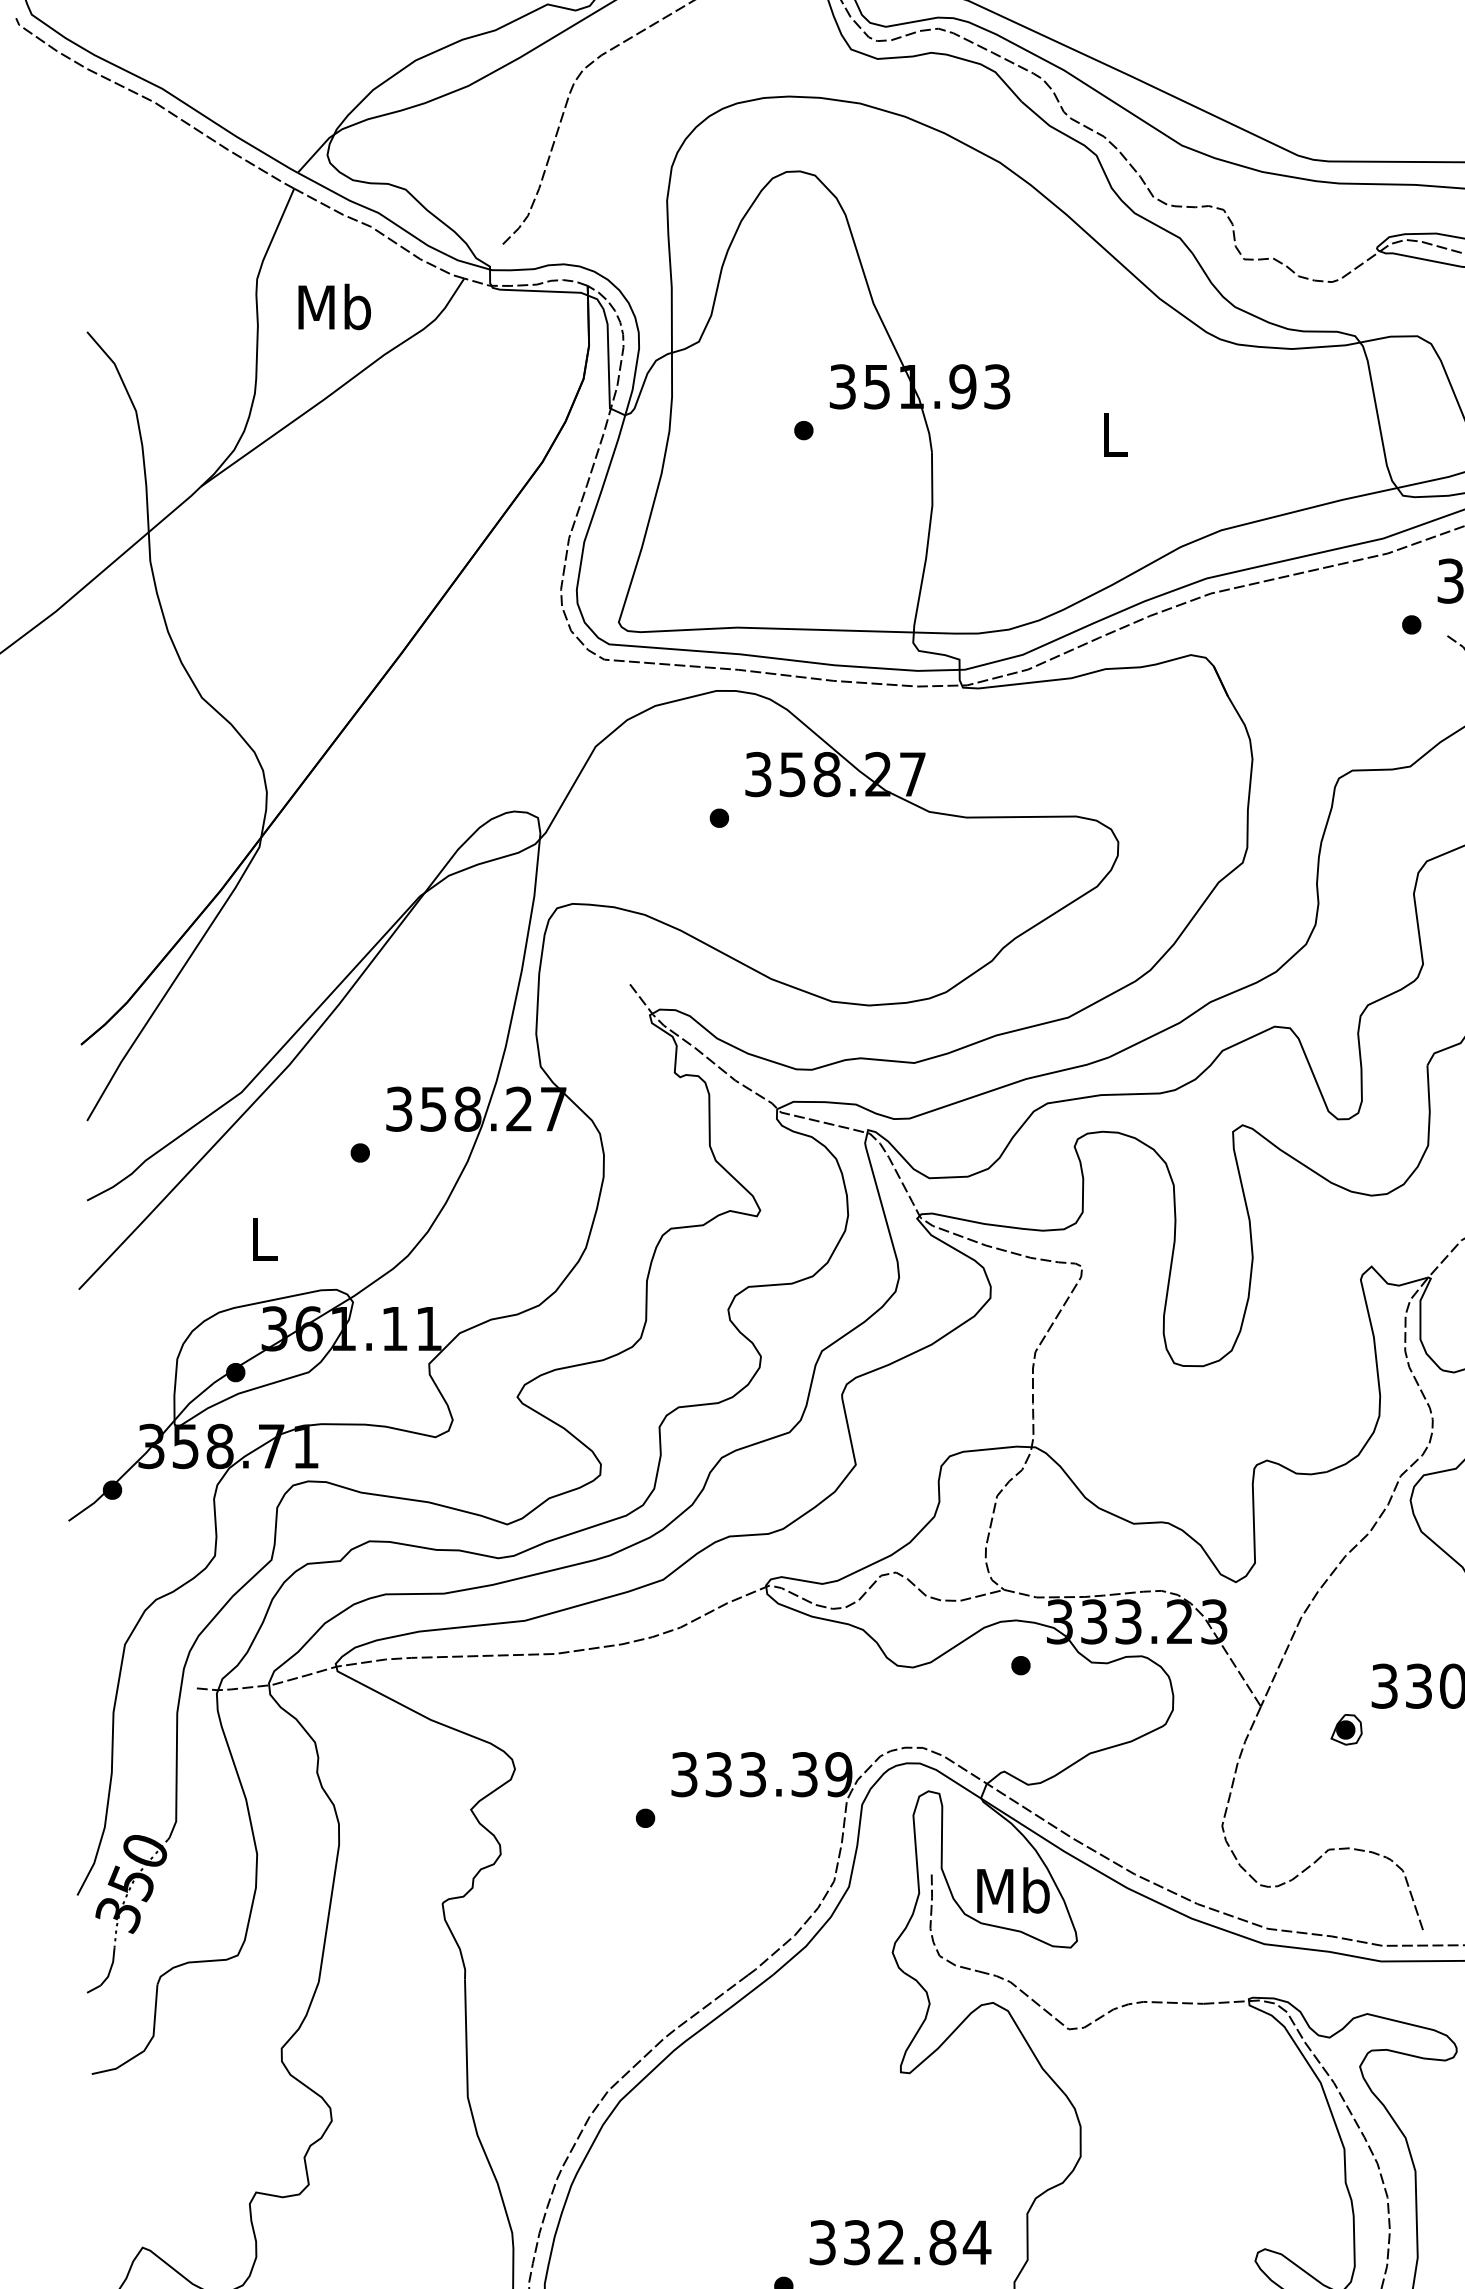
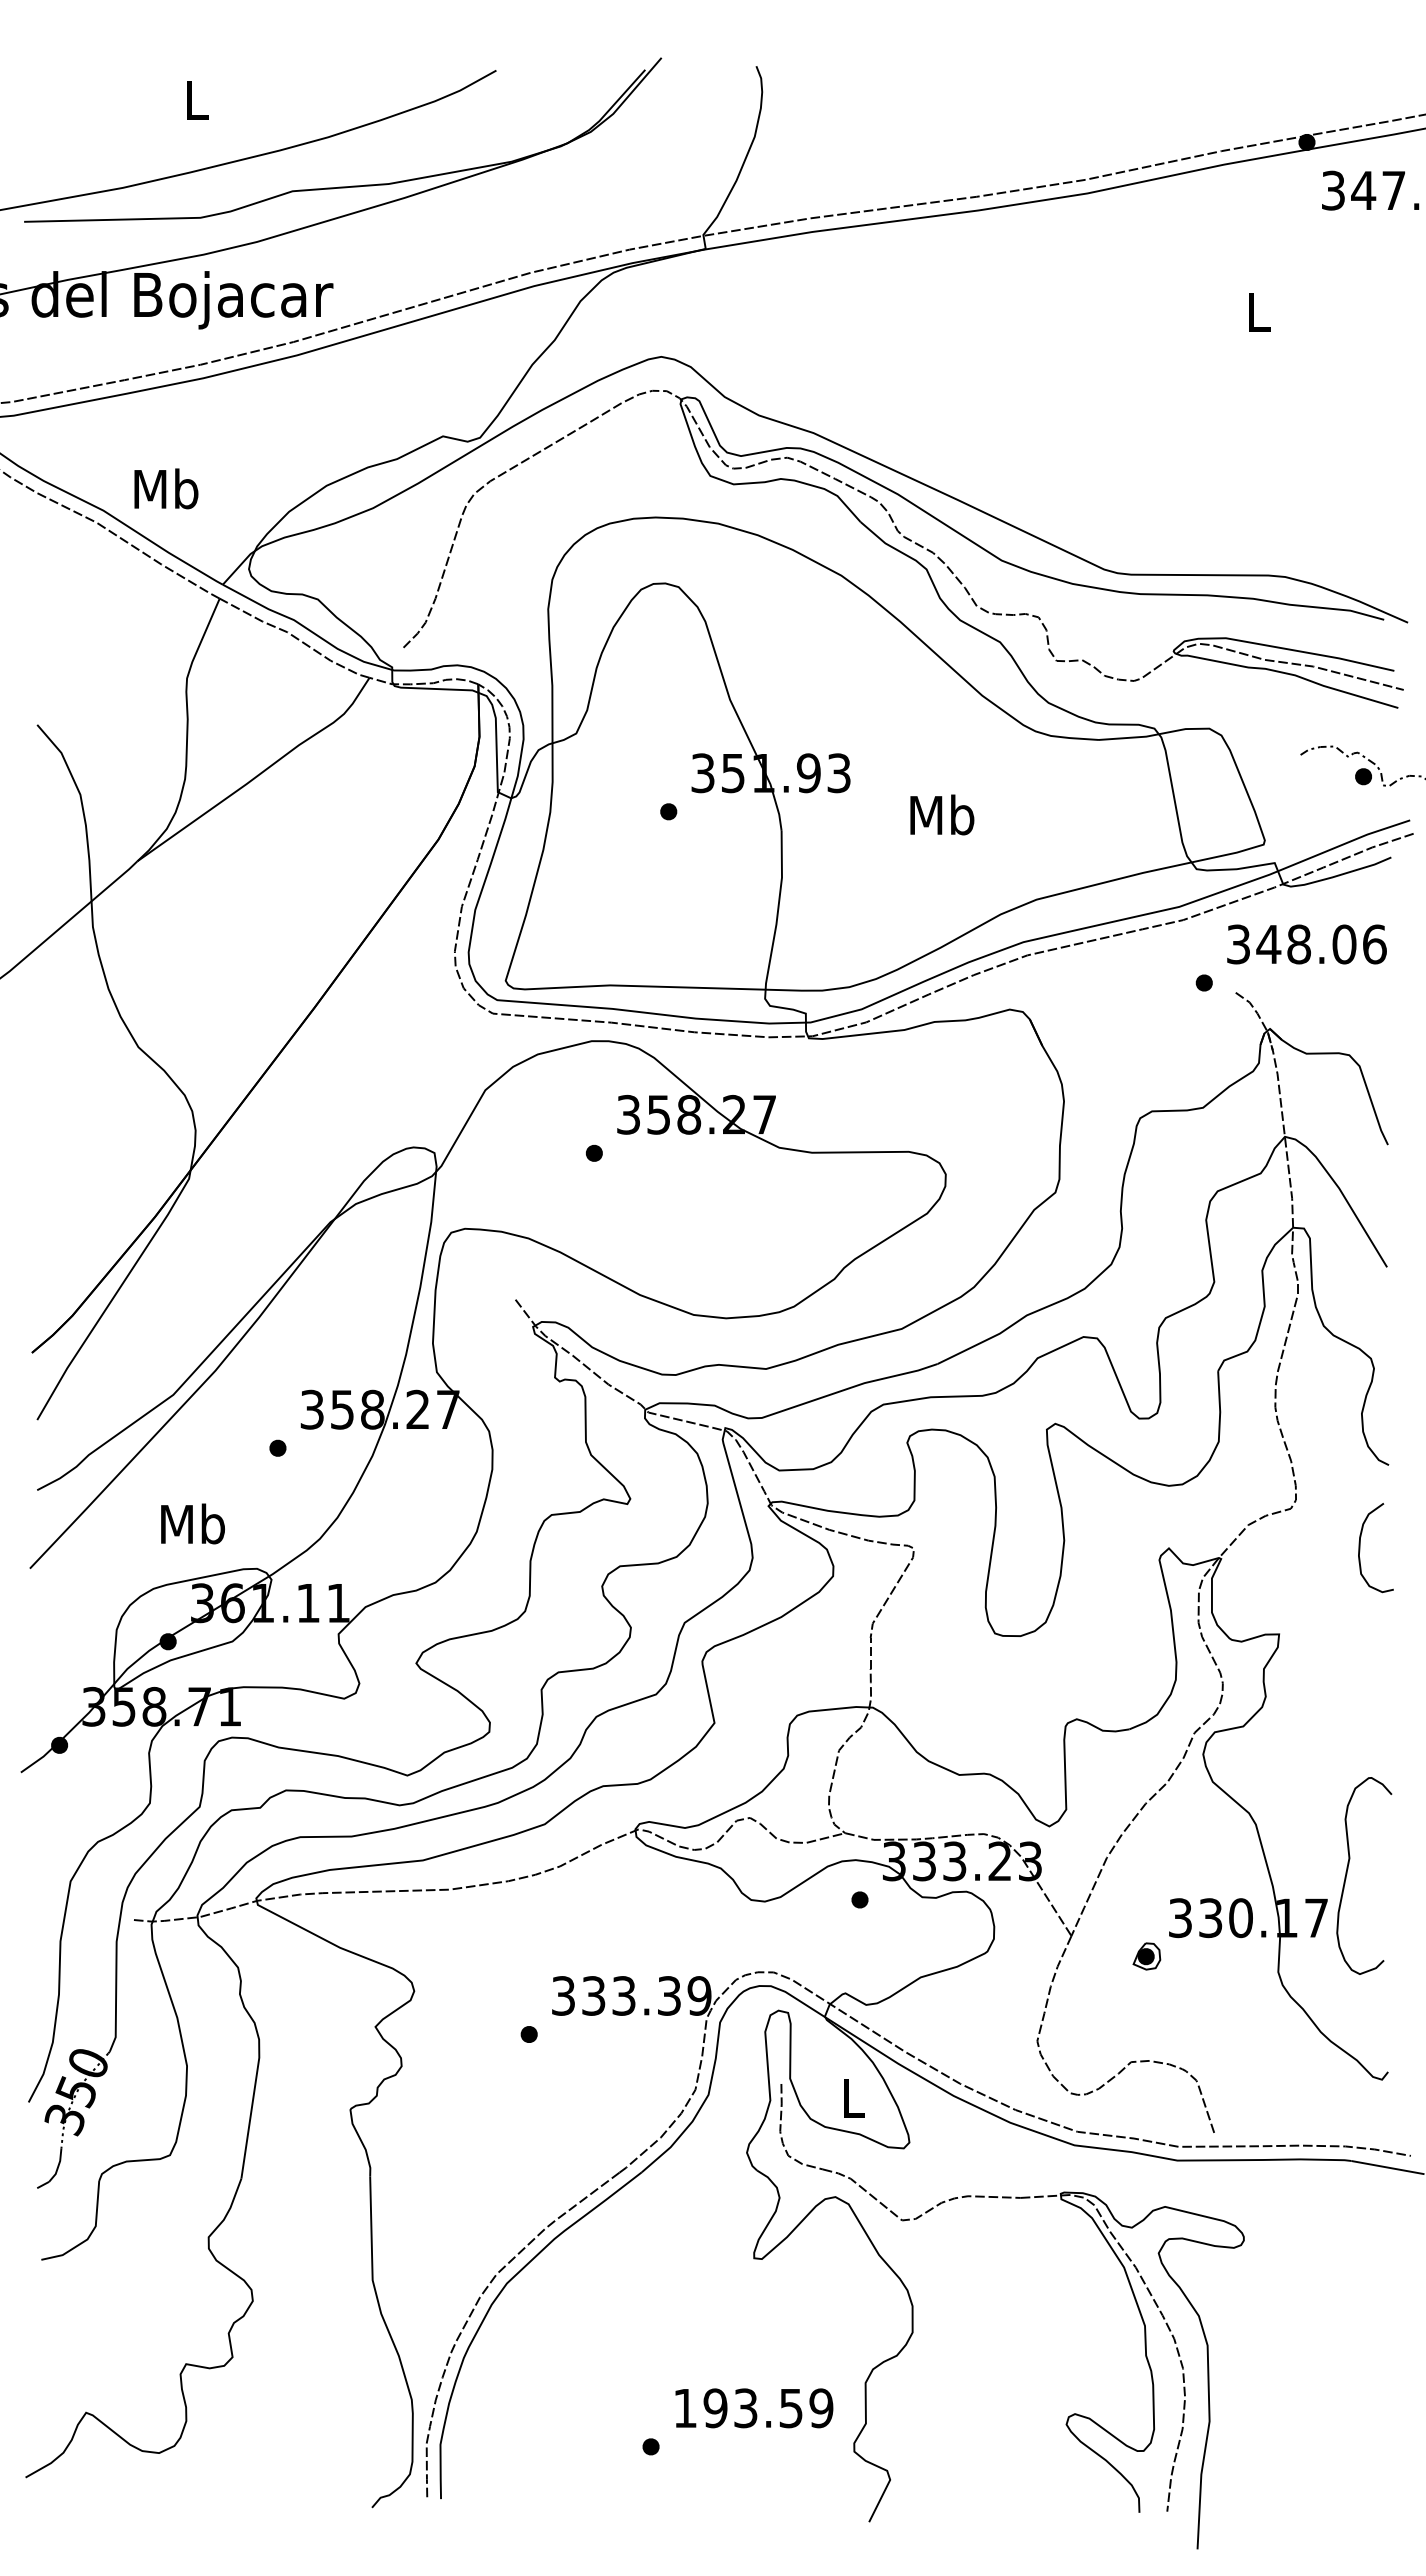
text: (334, 306) -> (166, 488), moved
text: (1114, 433) -> (942, 814), L -> Mb
text: (263, 1238) -> (192, 1523), L -> Mb
text: (1013, 1889) -> (853, 2097), Mb -> L
text: (900, 2242) -> (753, 2408), 332.84 -> 193.59

